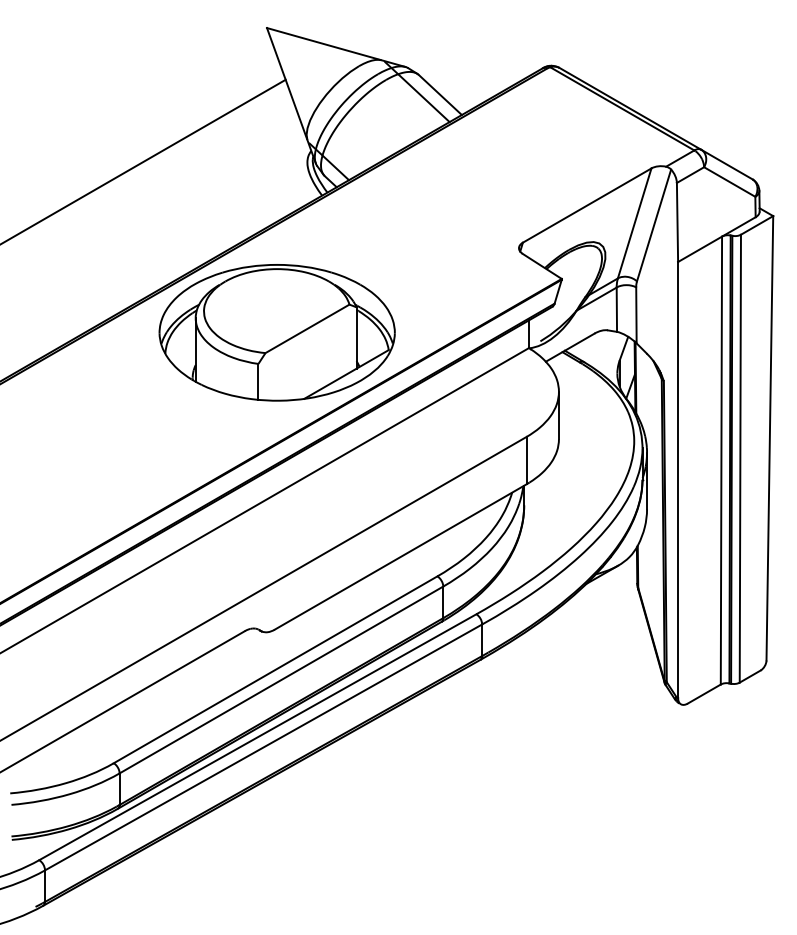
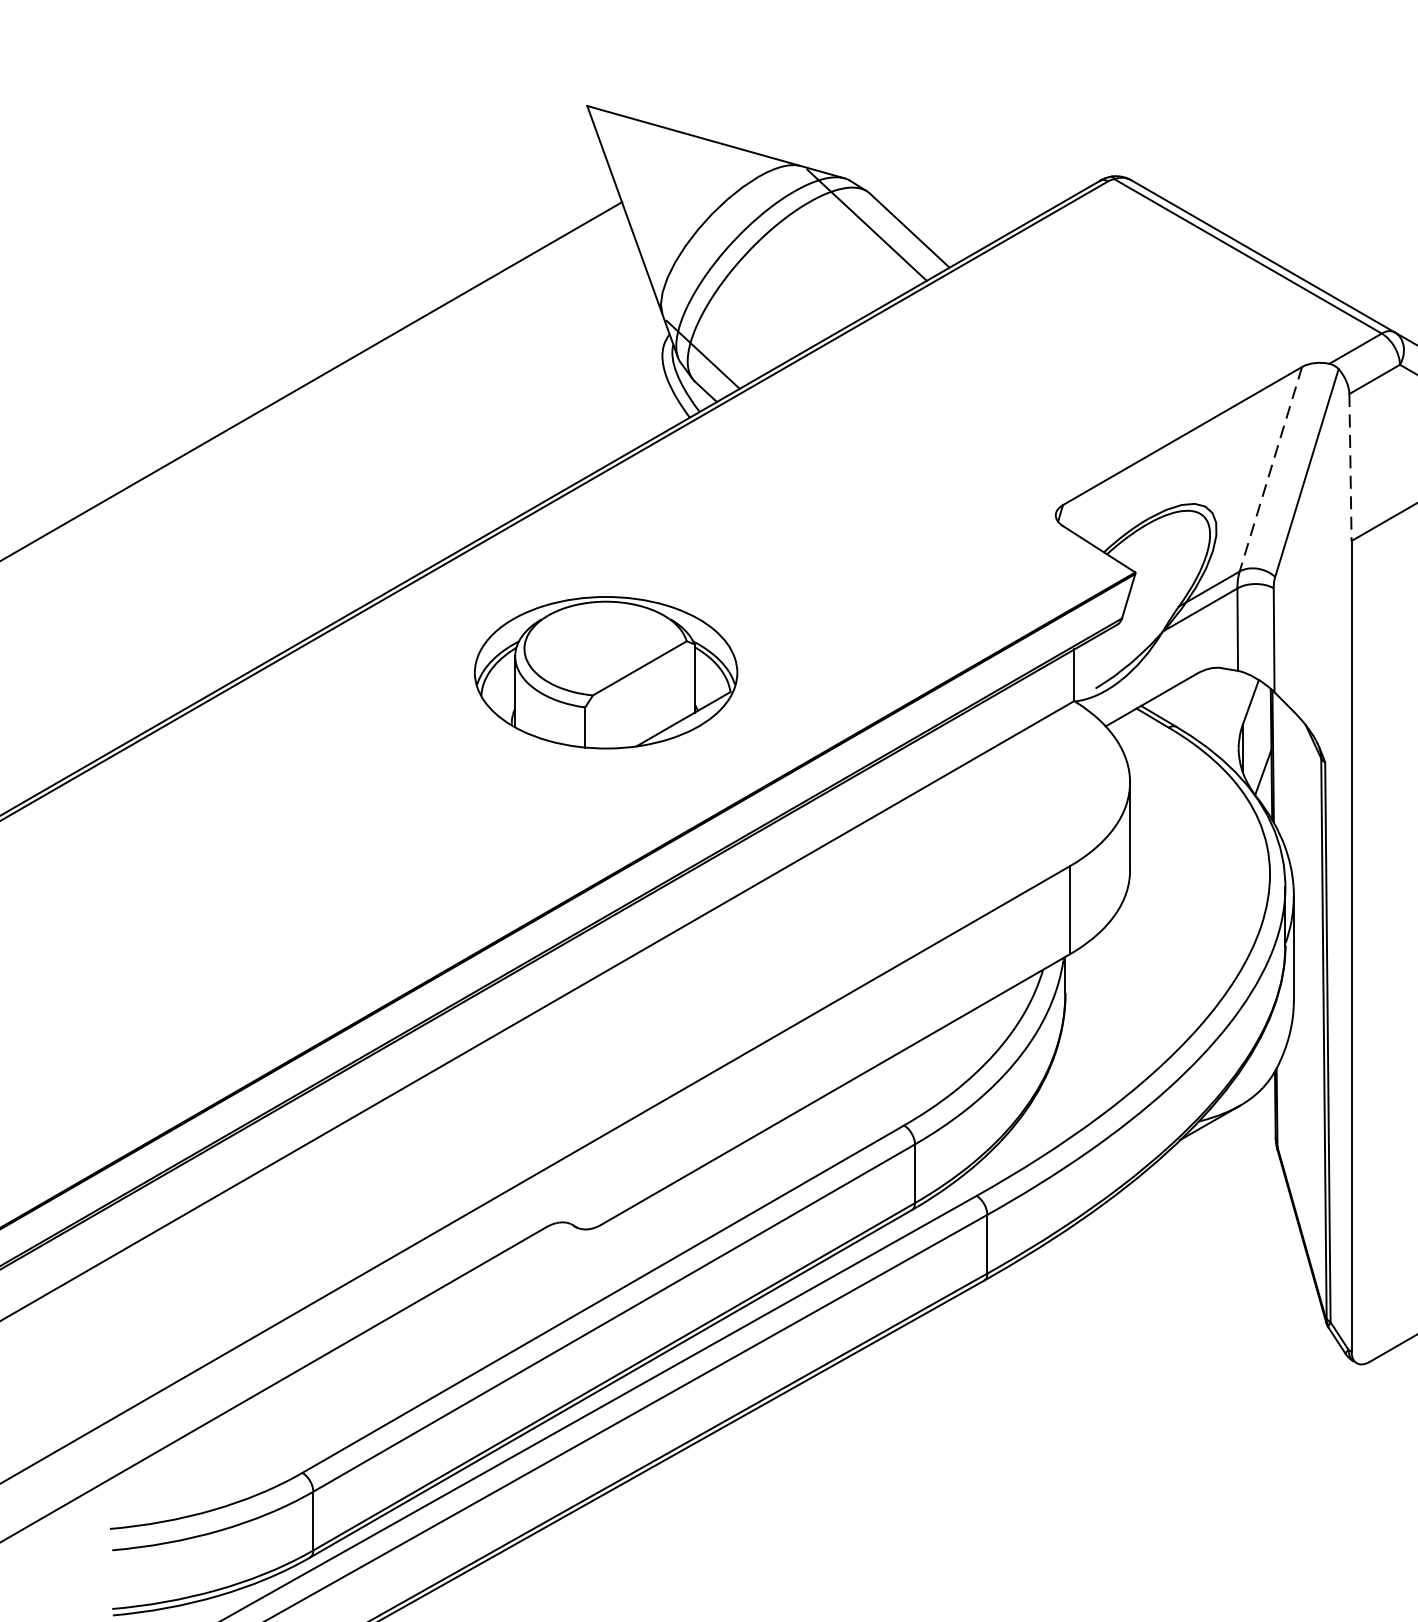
line: (677, 222) -> (1350, 467), solid -> dashed
line: (634, 223) -> (1270, 469), solid -> dashed
part: (276, 332) -> (604, 672), size x0.6

